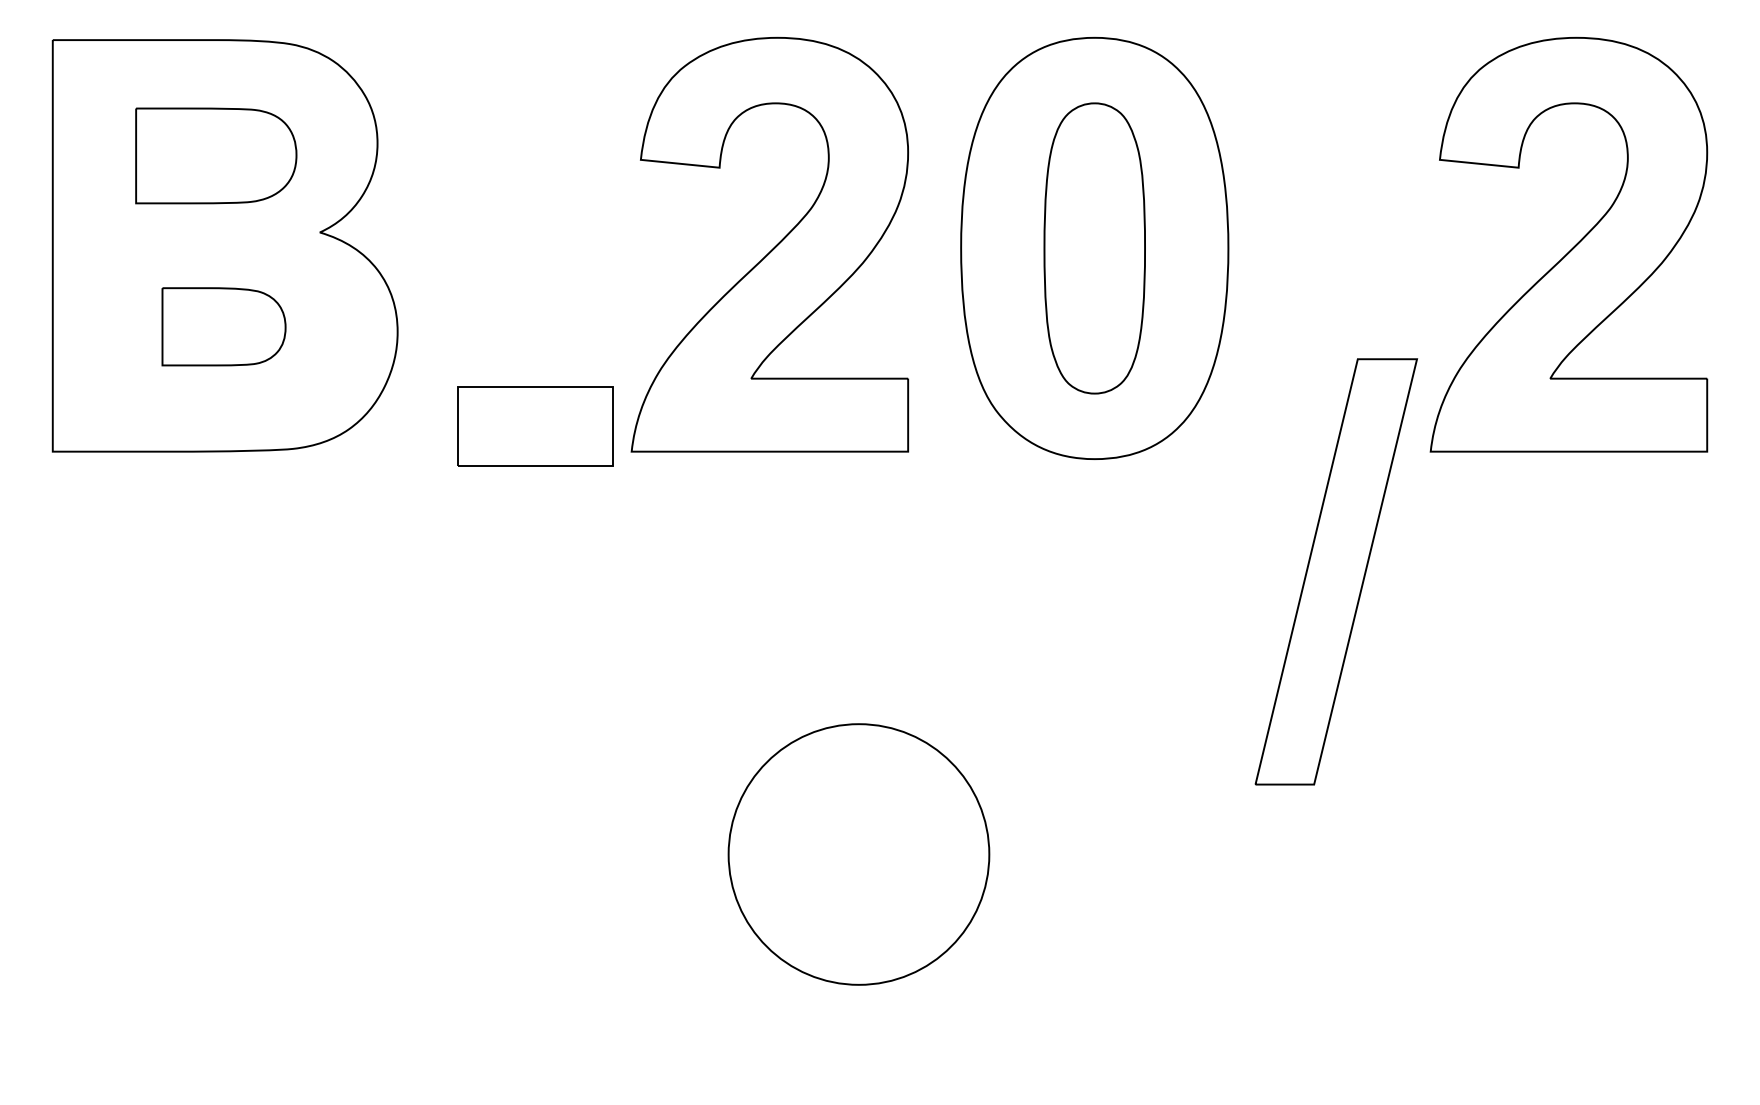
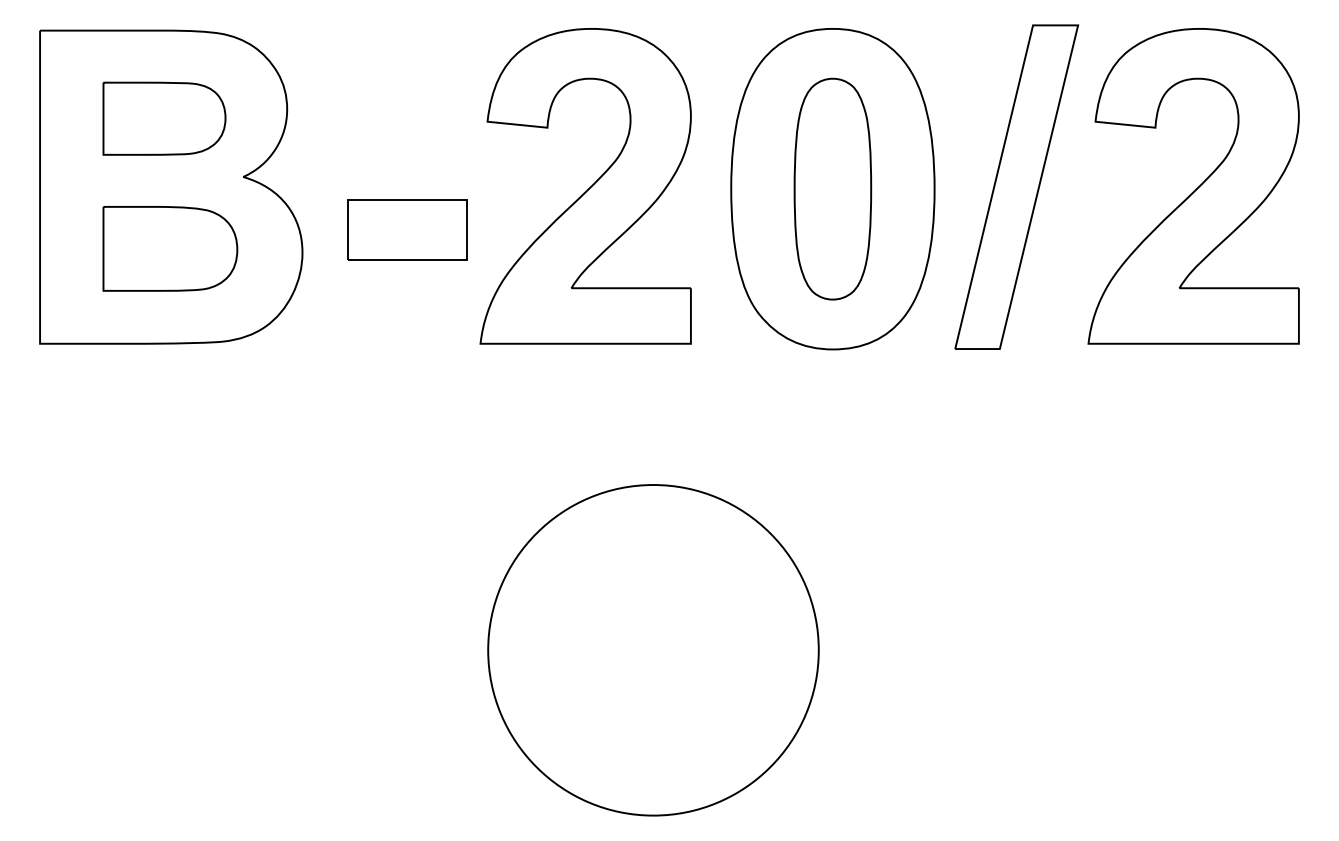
part: (223, 326) -> (169, 248), size x1.43
part: (535, 426) -> (407, 230), moved
part: (1336, 571) -> (1016, 186), moved
part: (858, 854) -> (653, 650), size x1.67

